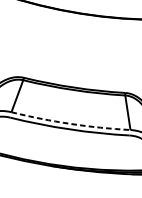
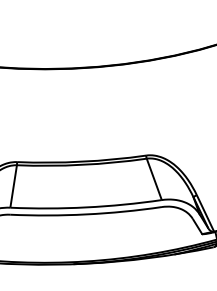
arc: (70, 123) -> (86, 207), dashed -> solid

